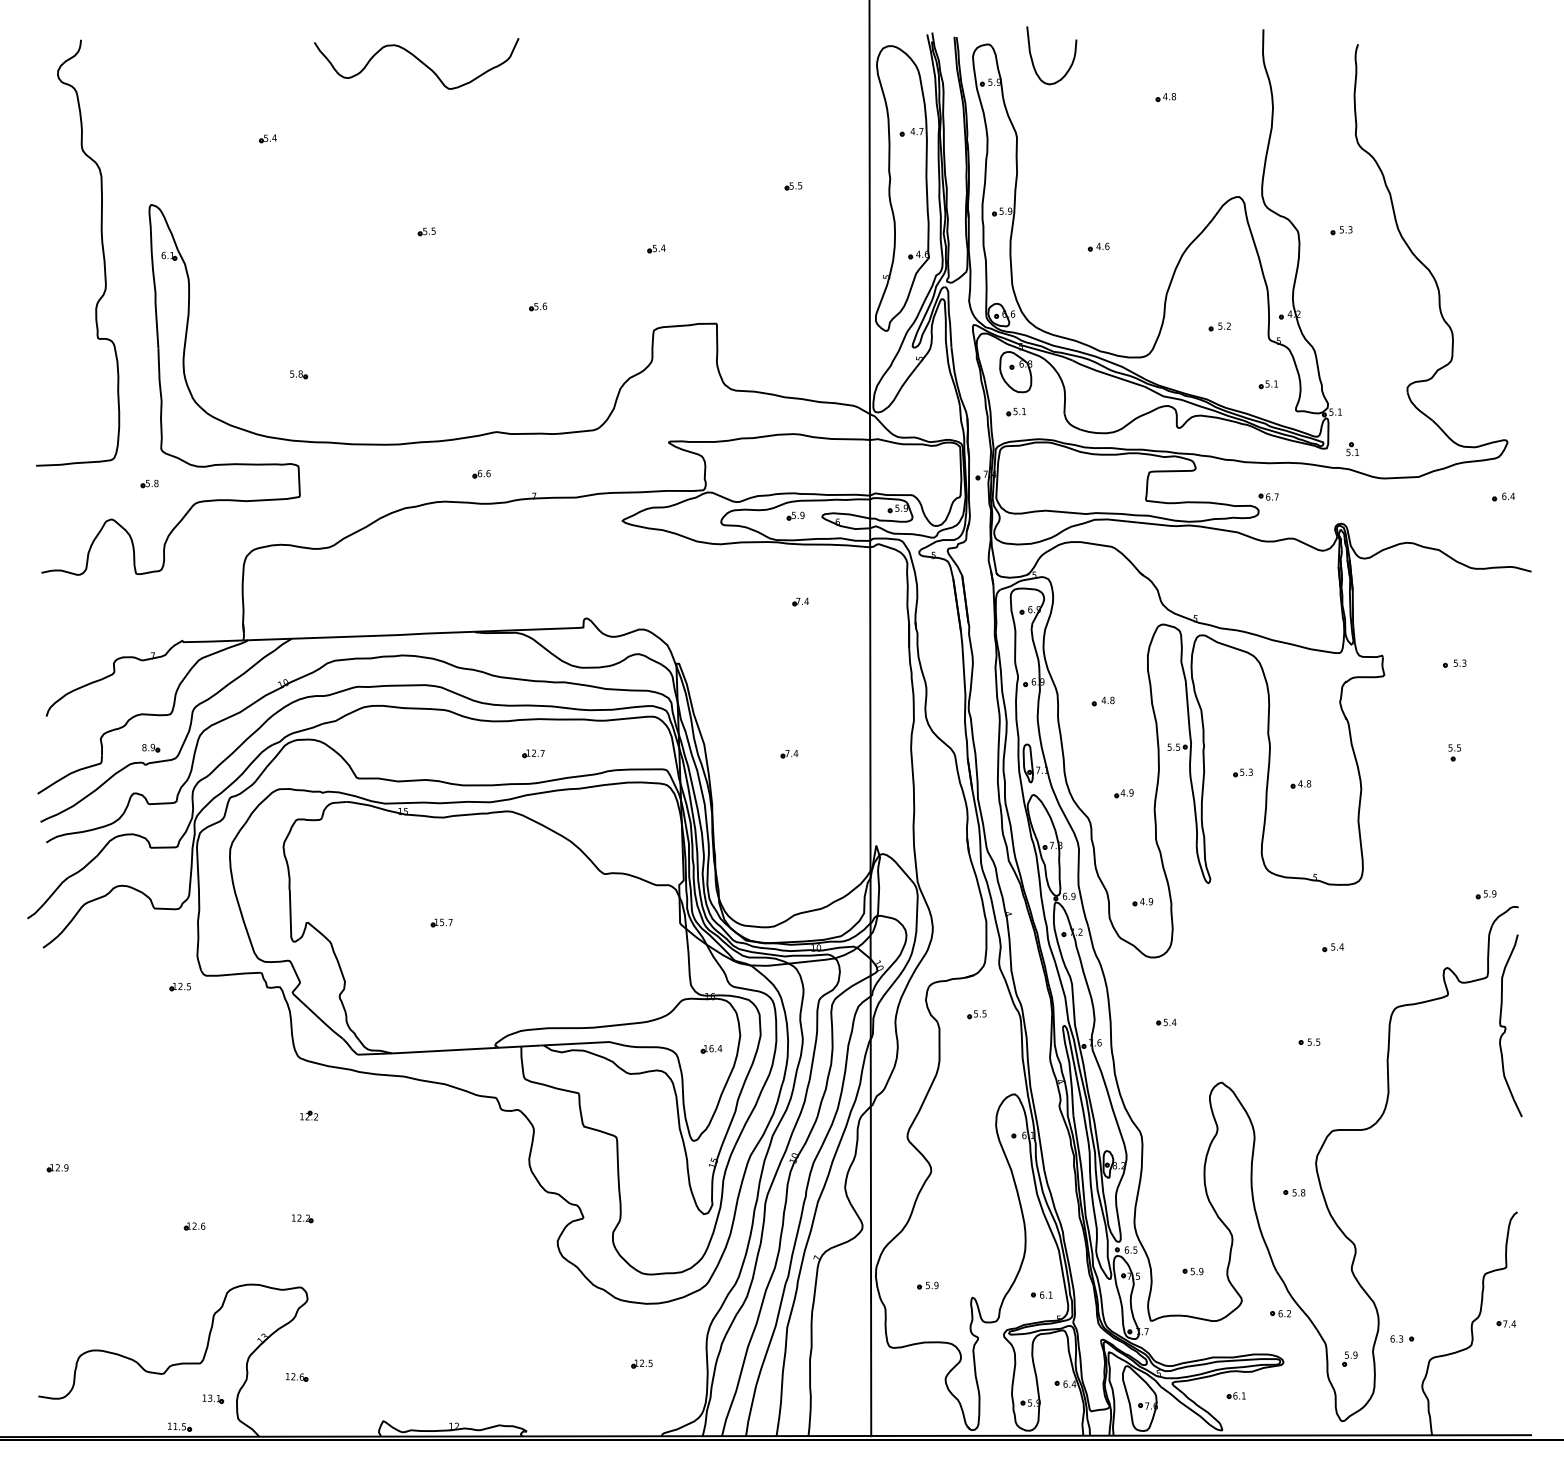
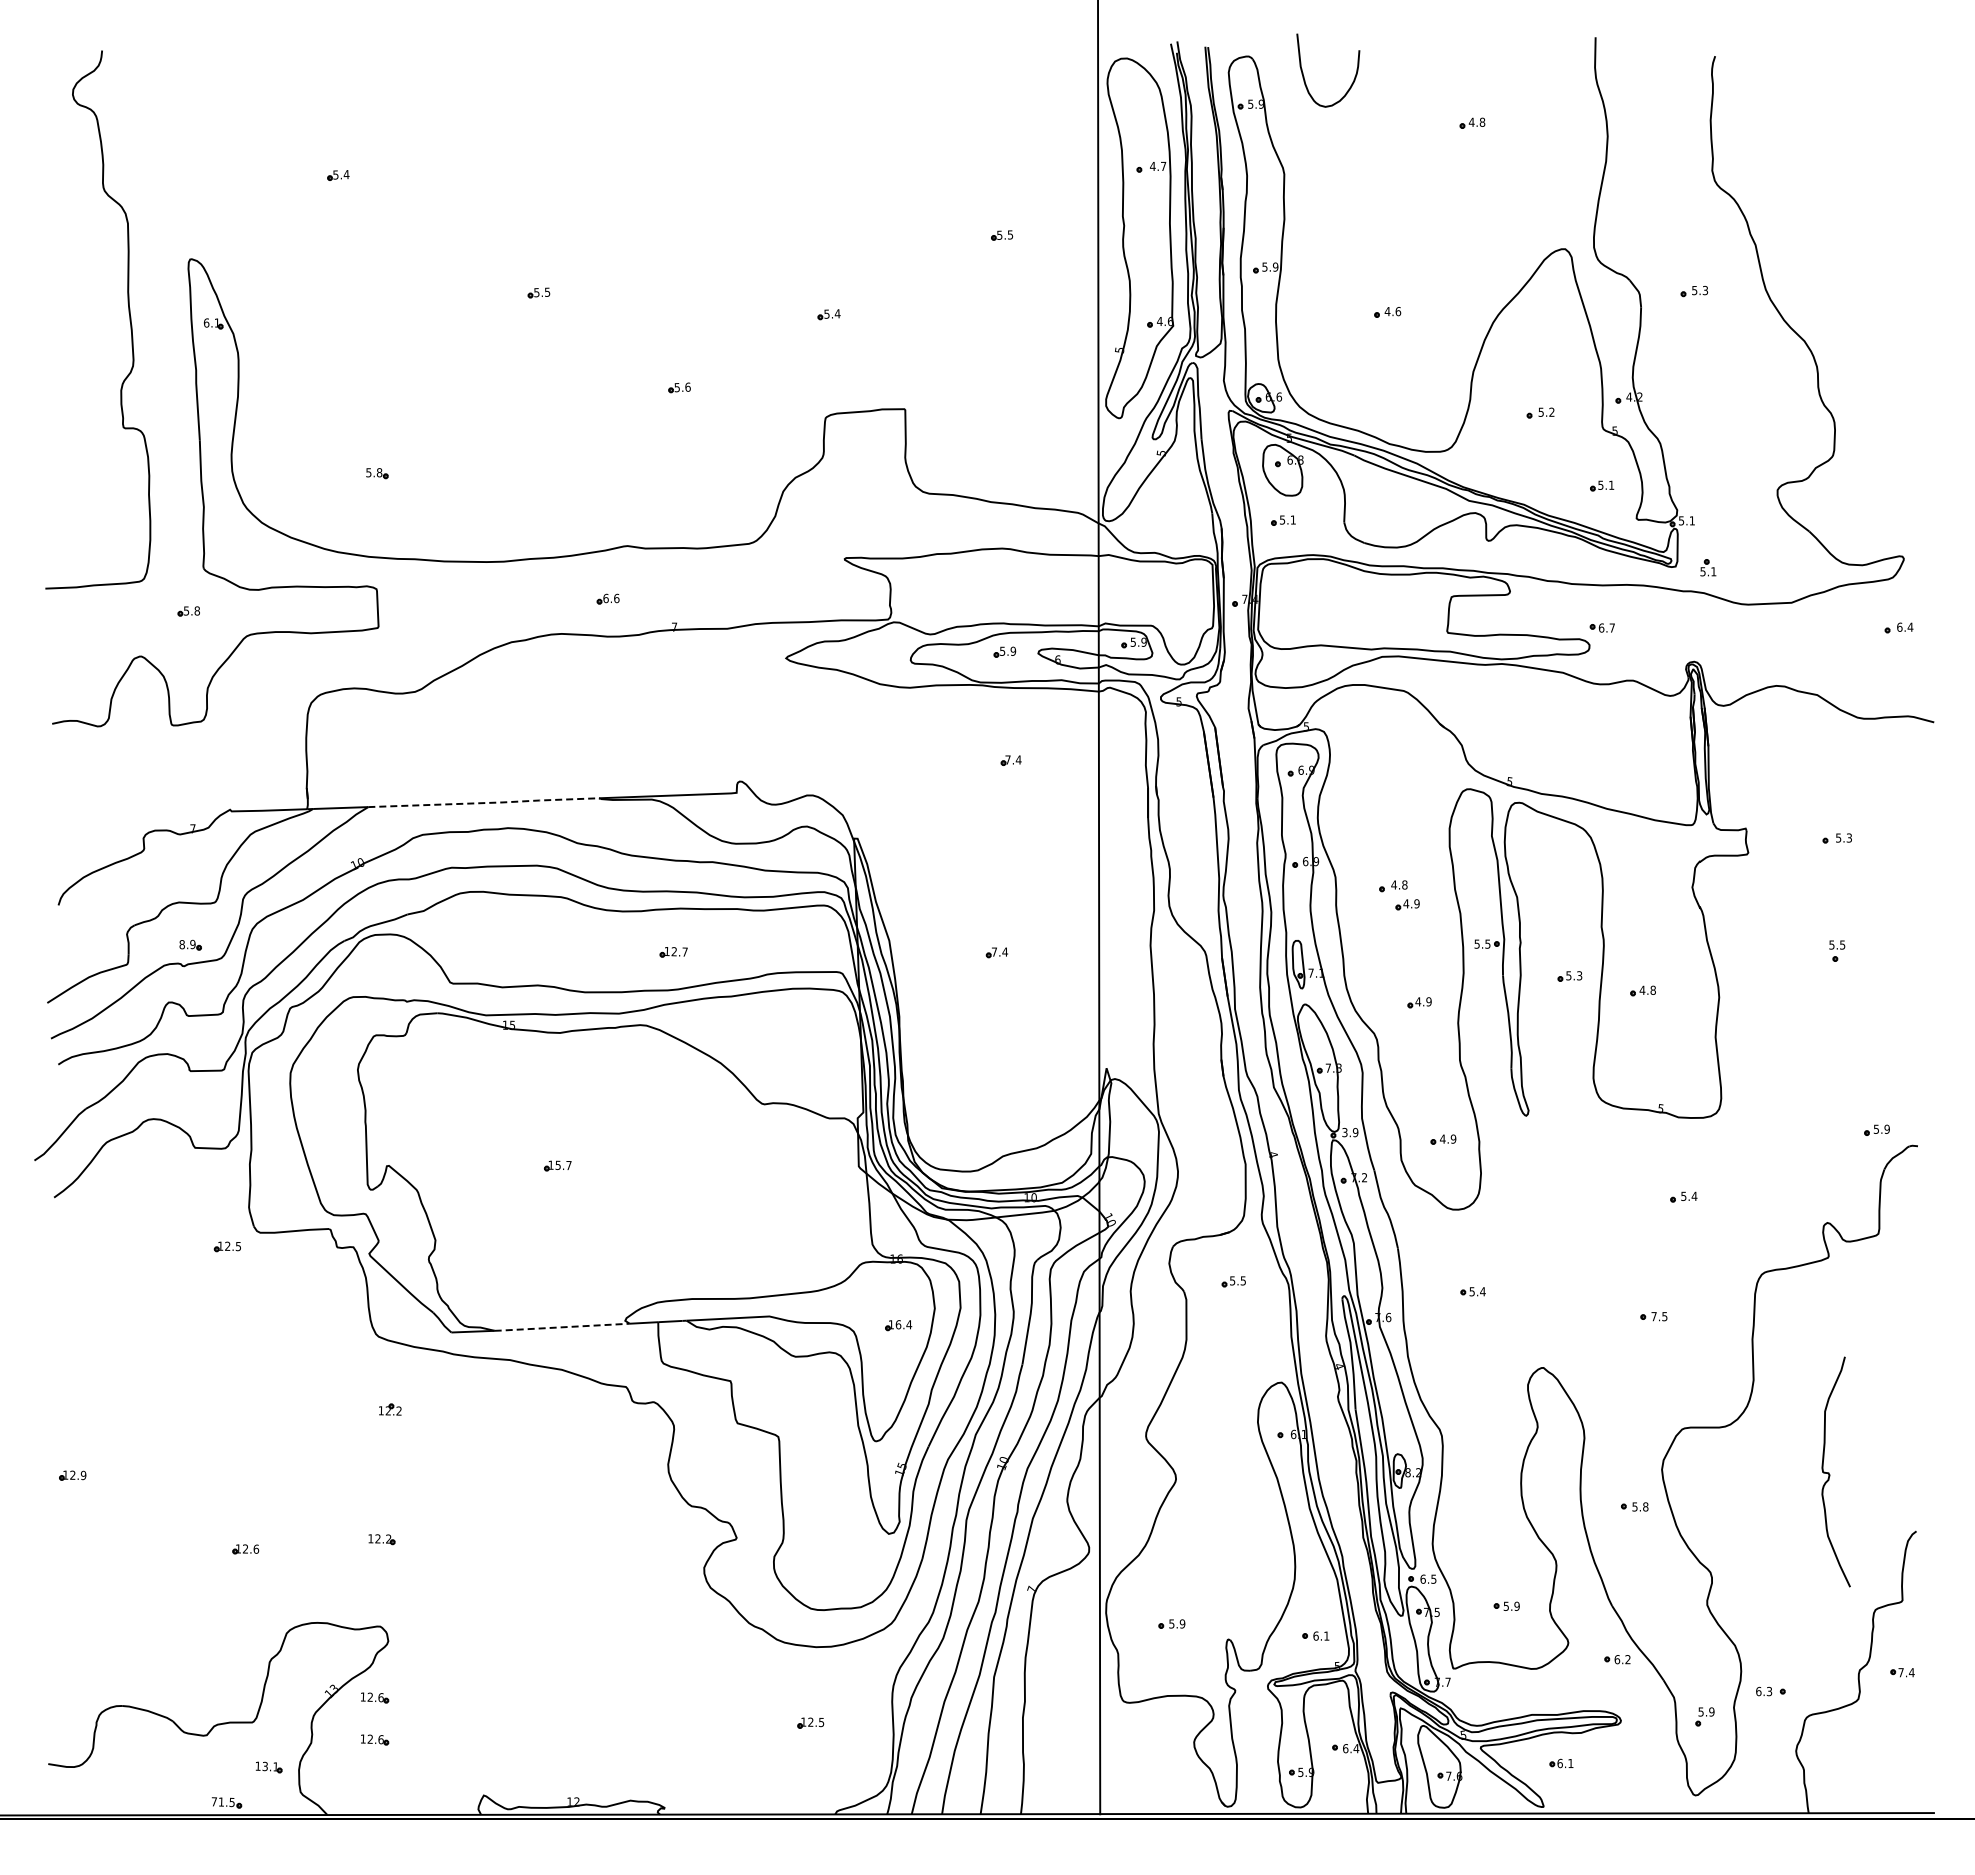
curve: (418, 60) -> (528, 76), removed
line: (384, 635) -> (485, 803), solid -> dashed
part: (1114, 715) -> (1407, 904), added
text: (1064, 896) -> (1344, 1132), 6.9 -> 3.9
curve: (1506, 1027) -> (1830, 1474), moved
text: (1309, 1042) -> (1653, 1316), 5.5 -> 7.5
line: (444, 1050) -> (561, 1327), solid -> dashed
part: (297, 1343) -> (375, 1697), added
text: (169, 1426) -> (213, 1801), 11.5 -> 71.5

